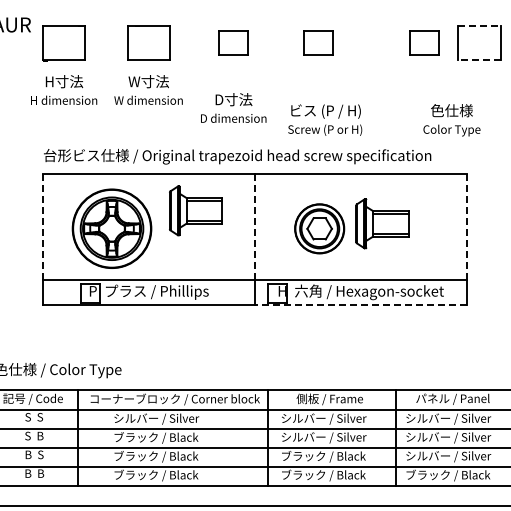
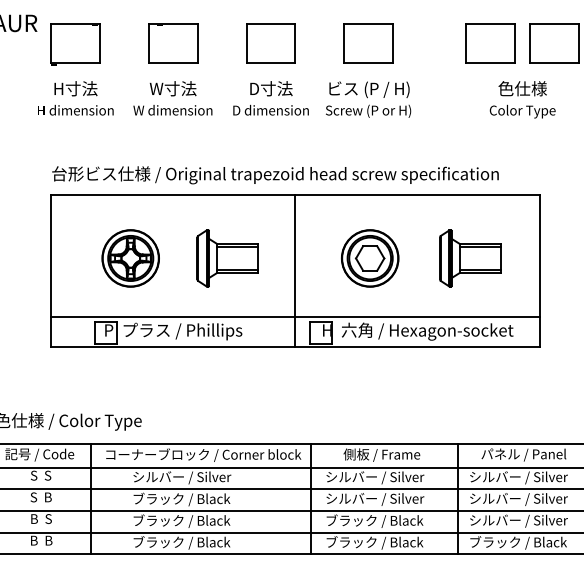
line: (479, 25) -> (554, 23), dashed -> solid
part: (233, 42) -> (270, 43), size x1.43
part: (318, 42) -> (368, 43), size x1.43
part: (424, 42) -> (491, 43), size x1.43
line: (478, 59) -> (553, 63), dashed -> solid
text: (233, 107) -> (270, 97), moved
text: (325, 119) -> (368, 98), moved
text: (451, 120) -> (522, 100), moved
part: (195, 210) -> (227, 258), moved
part: (382, 223) -> (470, 258), moved
line: (42, 227) -> (50, 256), dashed -> solid
line: (254, 227) -> (295, 256), dashed -> solid
line: (466, 227) -> (539, 256), dashed -> solid
part: (111, 228) -> (130, 258), size x0.62
line: (360, 305) -> (417, 346), dashed -> solid

